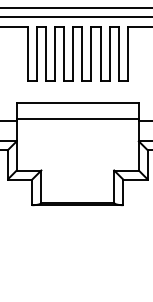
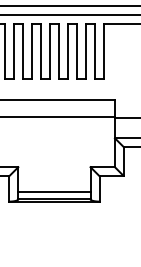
line: (77, 196) -> (54, 192), added

